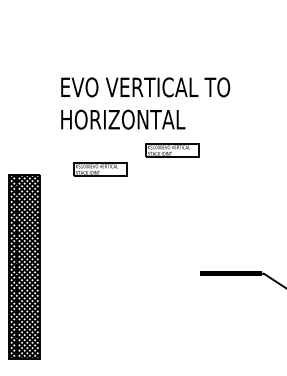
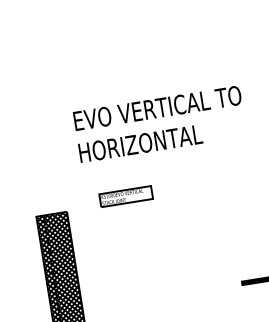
part: (172, 150) -> (194, 166), removed

